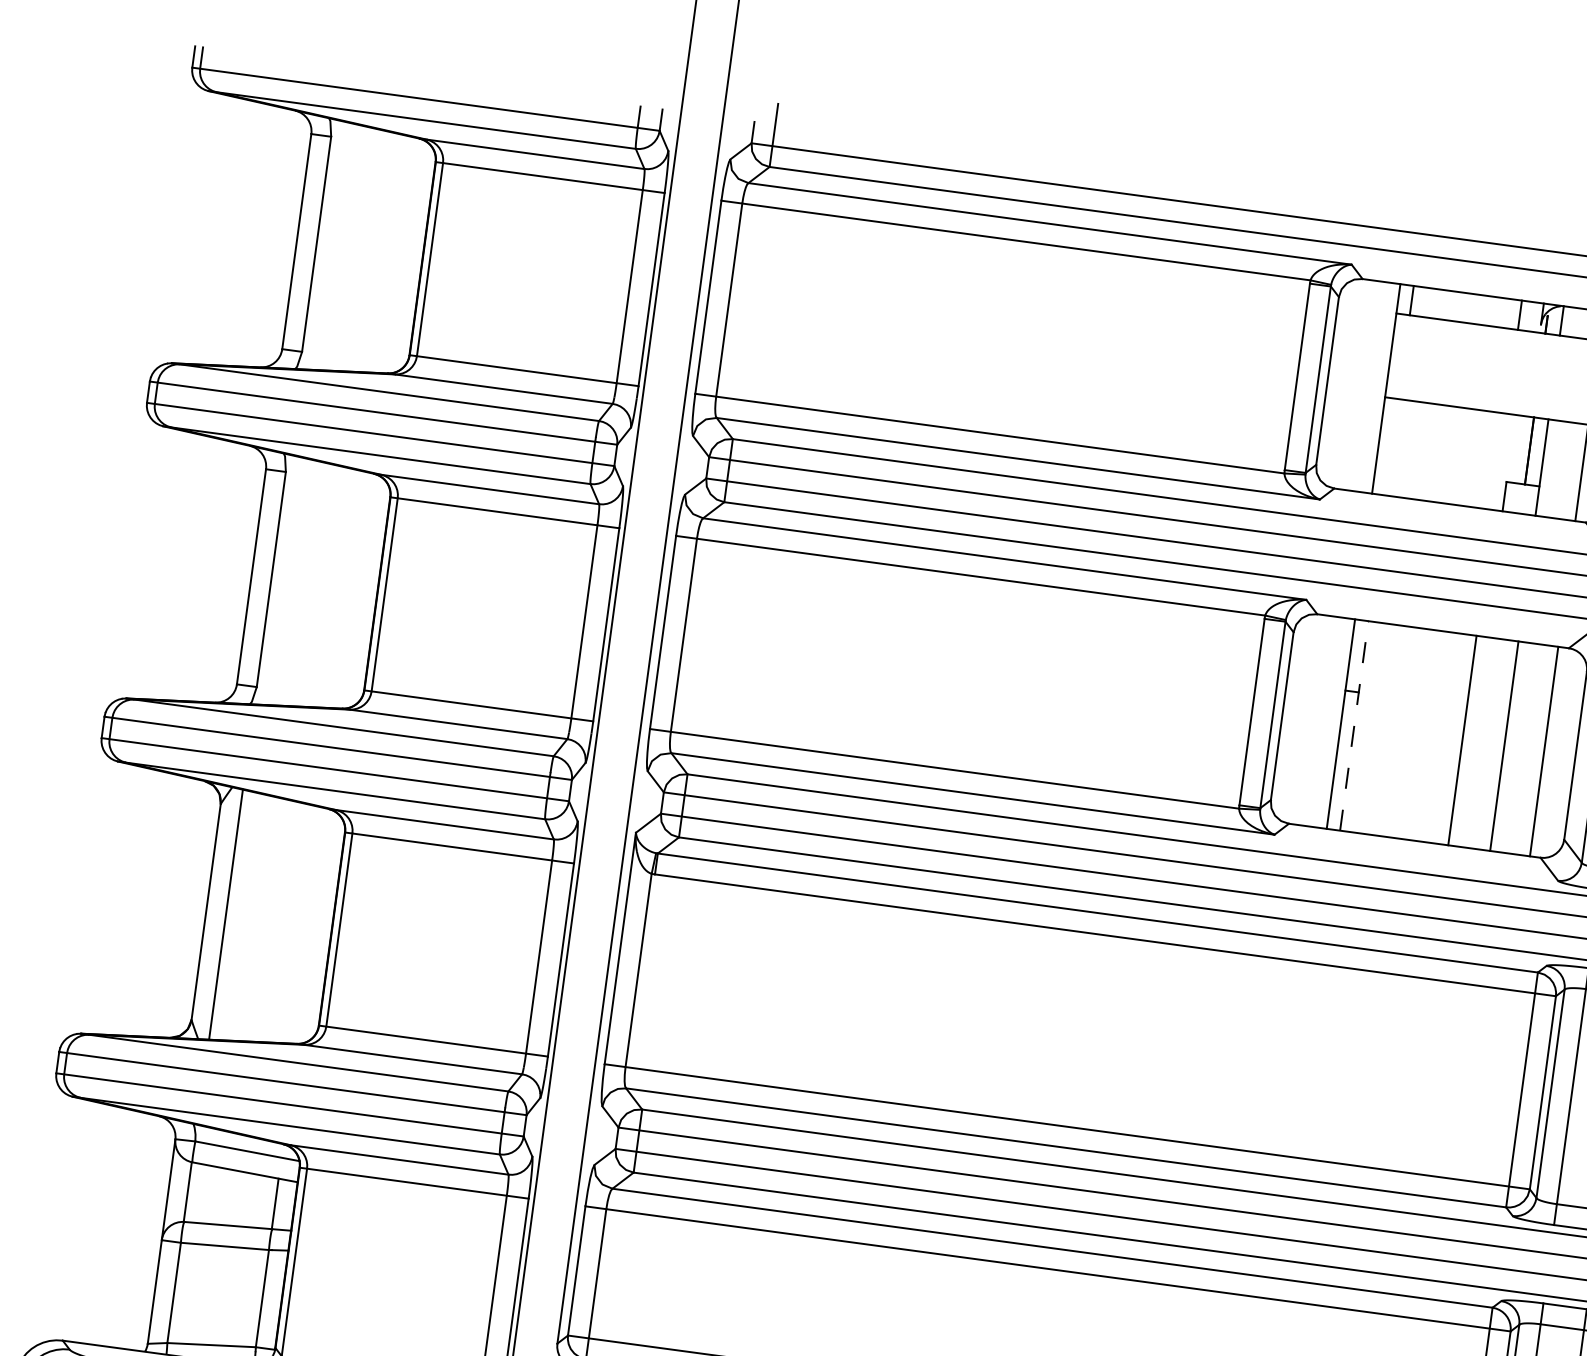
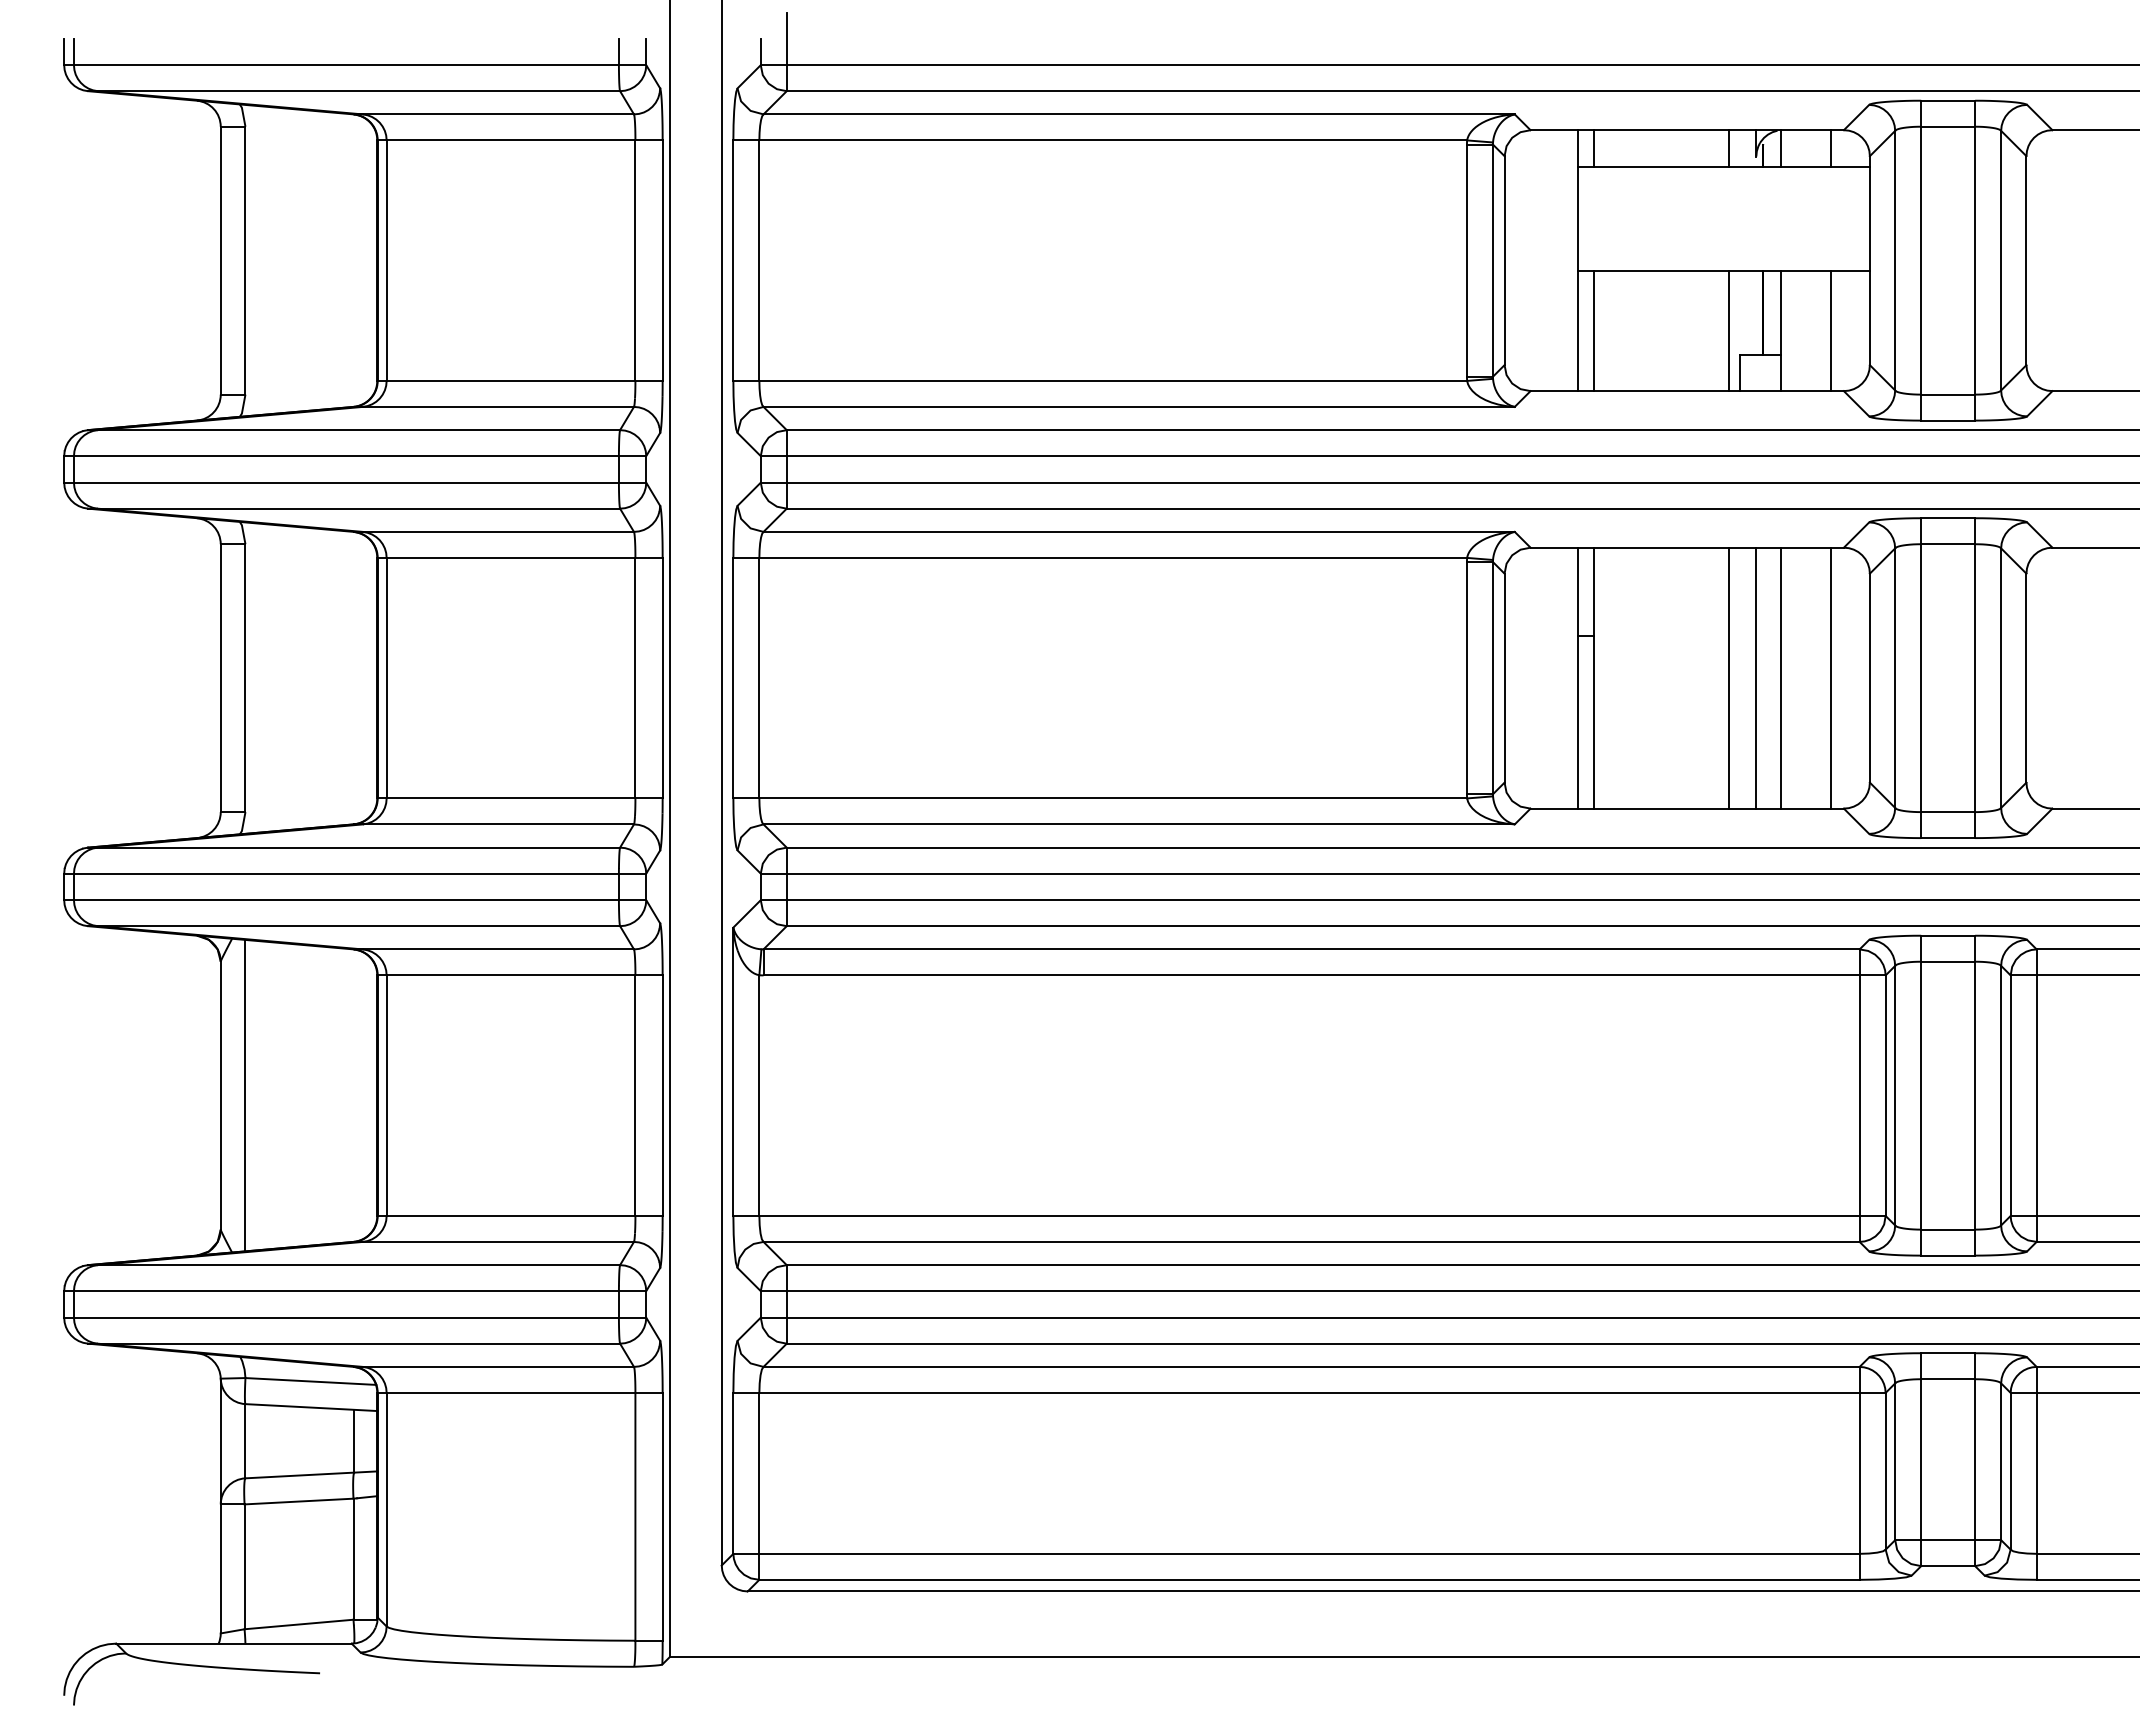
line: (1392, 447) -> (1594, 331), added
line: (1499, 462) -> (1728, 331), added
line: (1354, 725) -> (1594, 677), dashed -> solid
line: (1484, 743) -> (1756, 677), added

